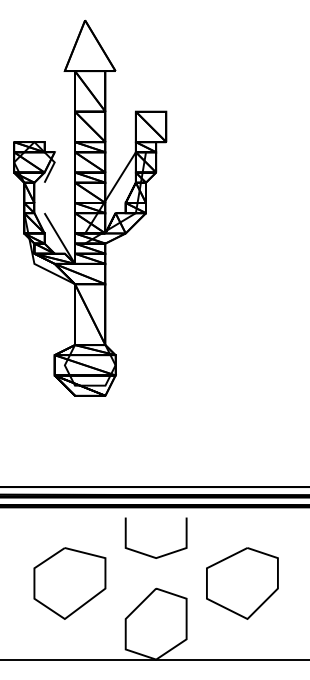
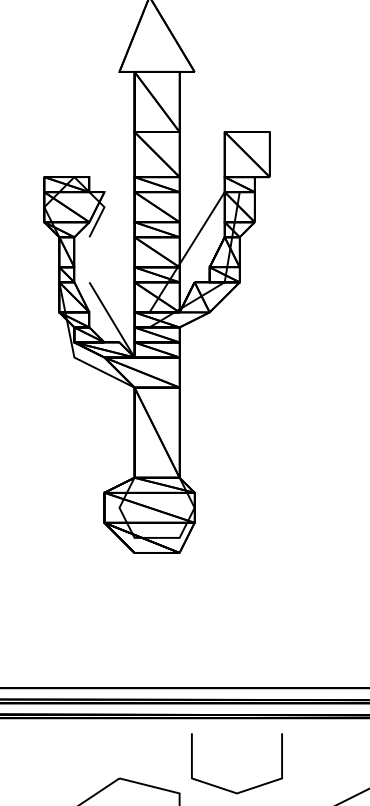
part: (148, 554) -> (225, 788), moved

